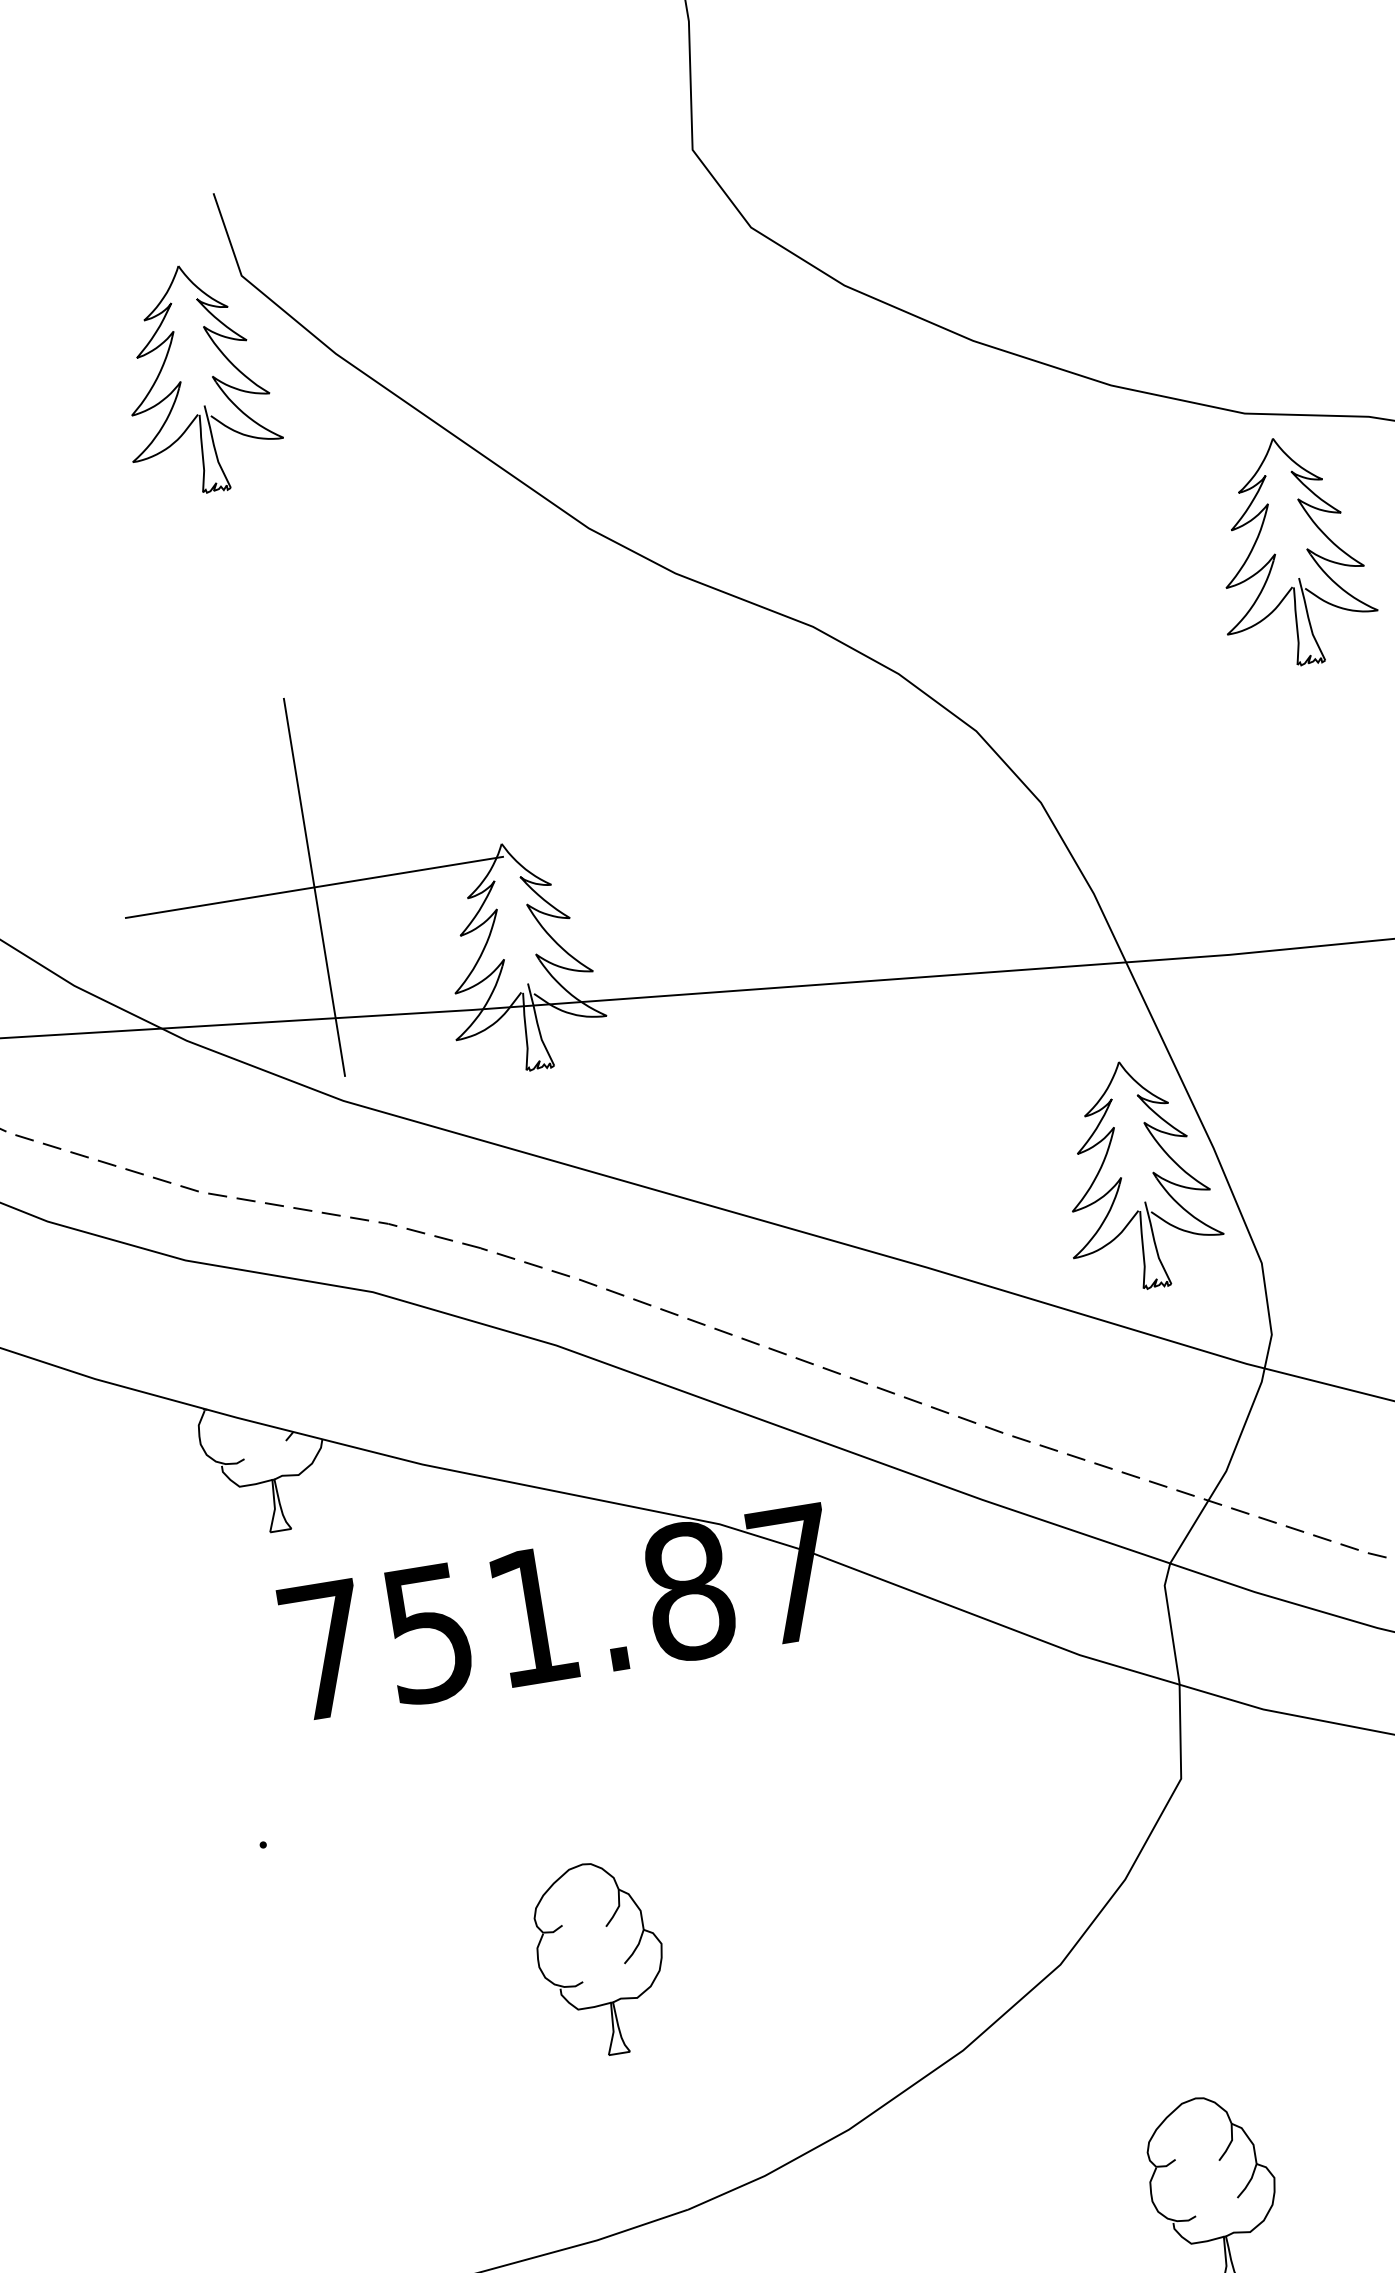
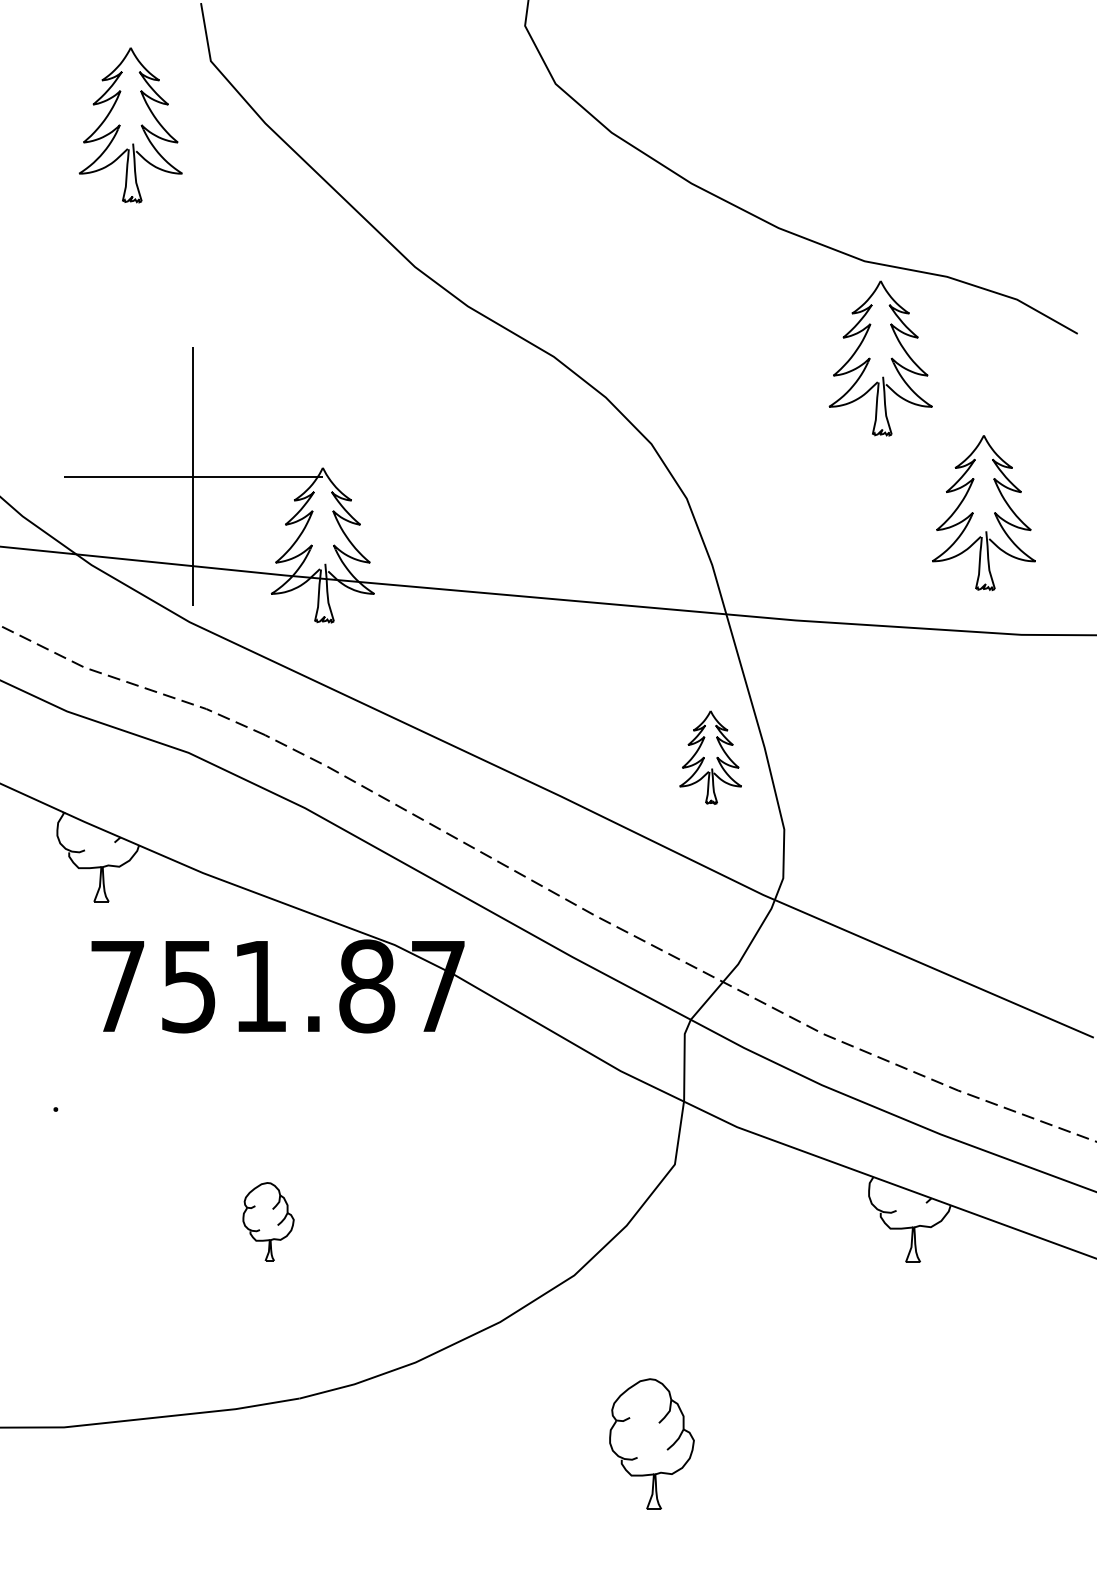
part: (181, 382) -> (120, 125), moved
part: (1136, 1175) -> (710, 757), size x0.6
part: (600, 1958) -> (268, 1221), size x0.6

